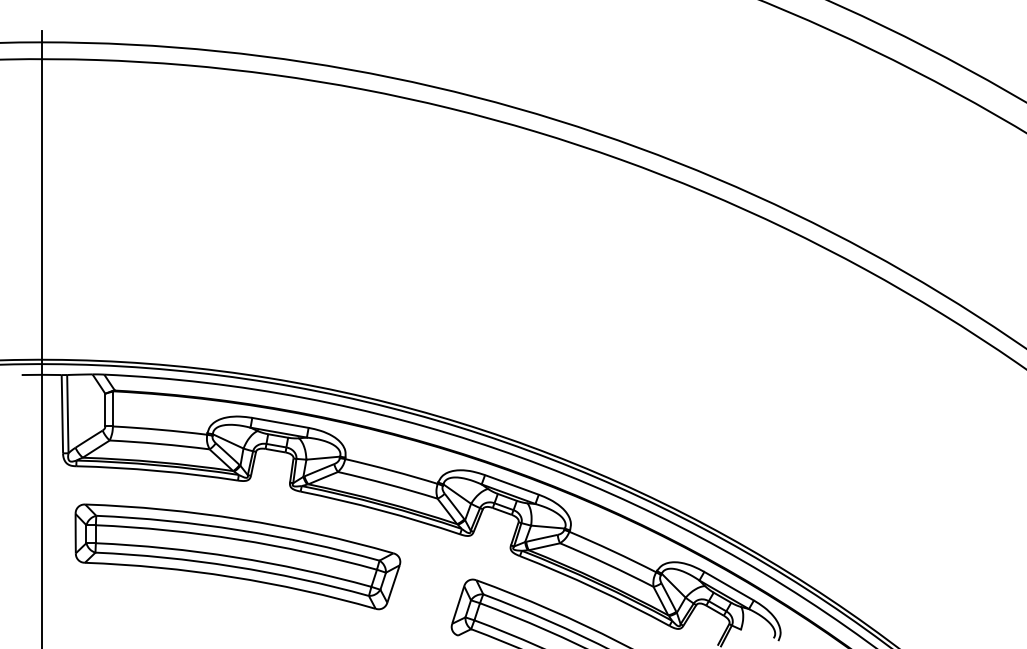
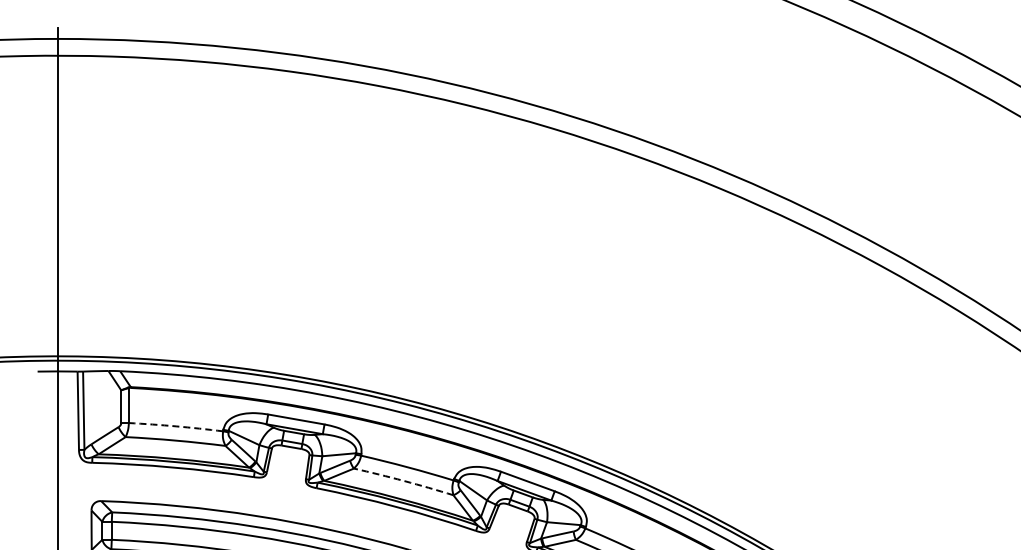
arc: (160, 429) -> (176, 426), solid -> dashed
arc: (388, 484) -> (404, 481), solid -> dashed

